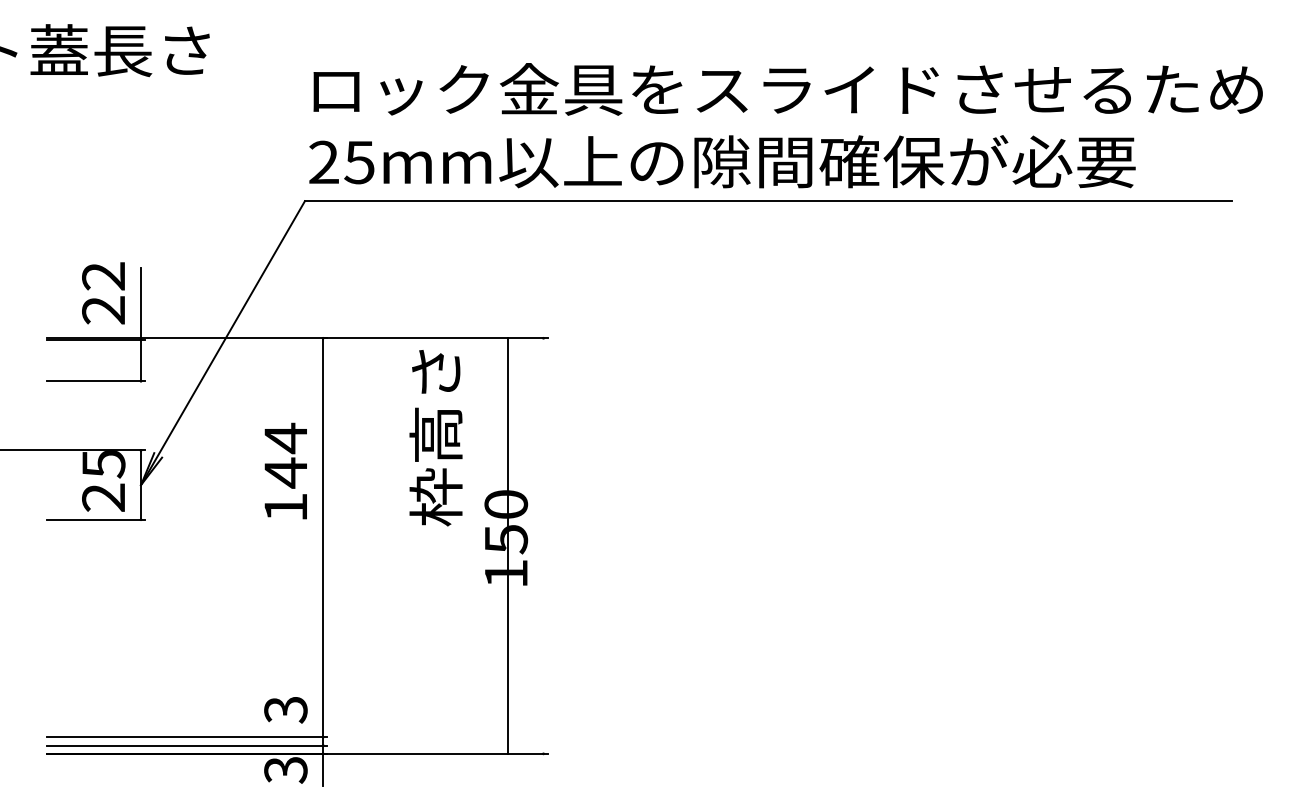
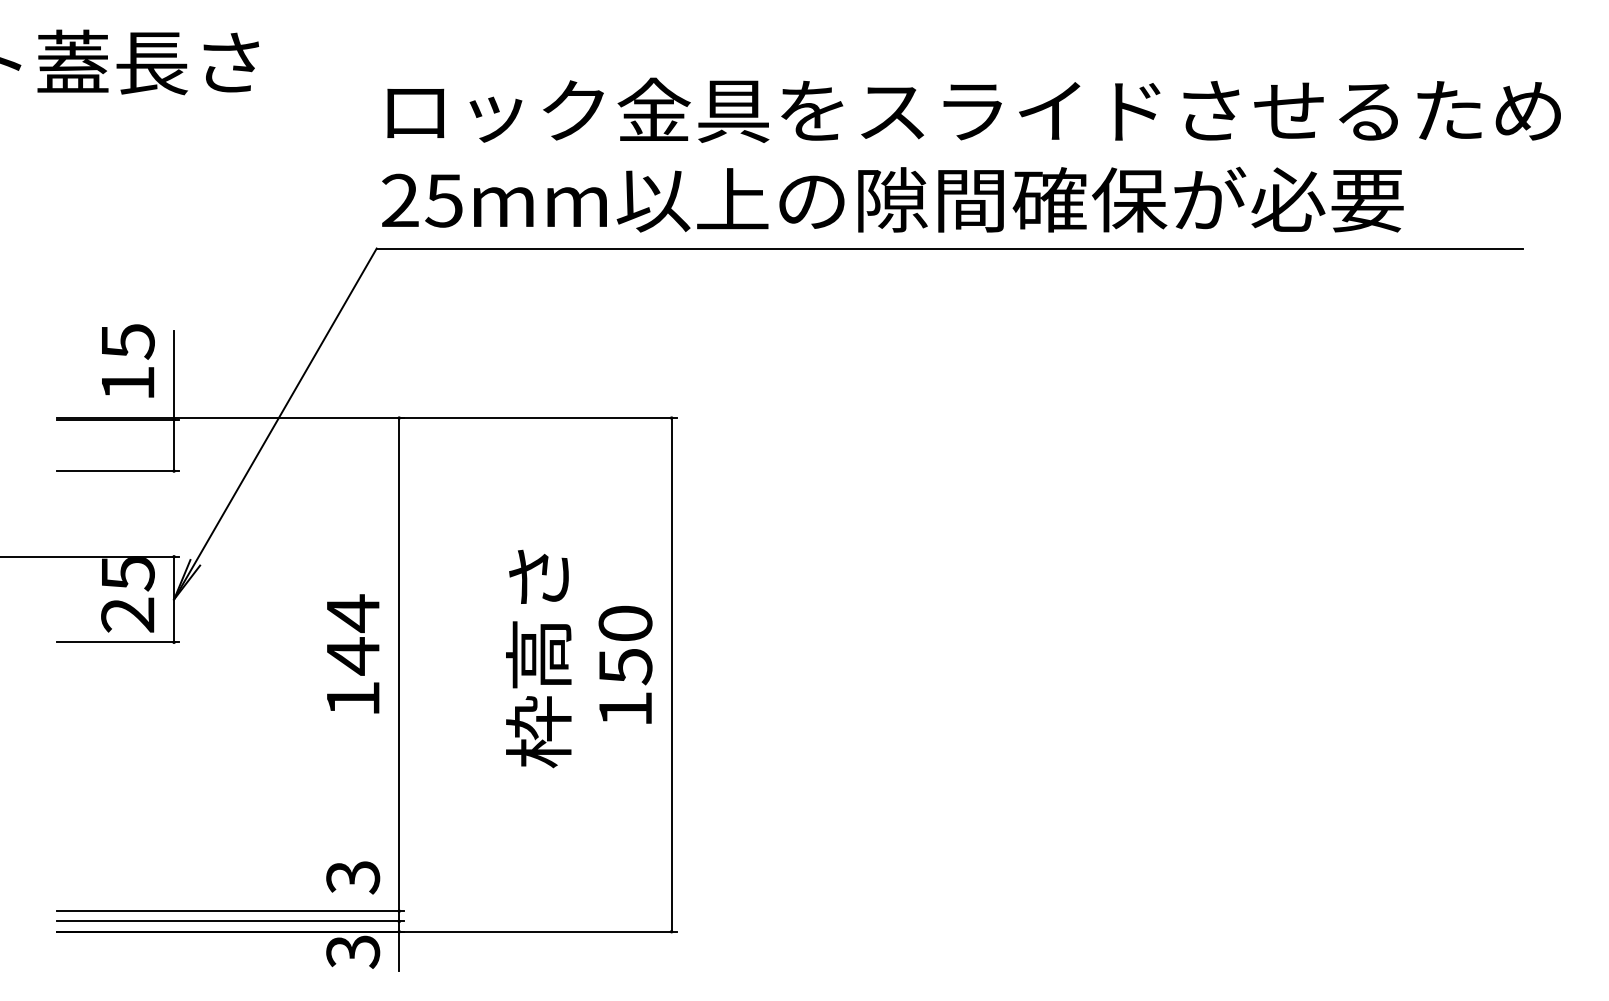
text: (103, 293) -> (127, 362), 22 -> 15
text: (435, 438) -> (538, 659), moved
text: (285, 470) -> (352, 653), moved
line: (507, 545) -> (671, 674), moved

